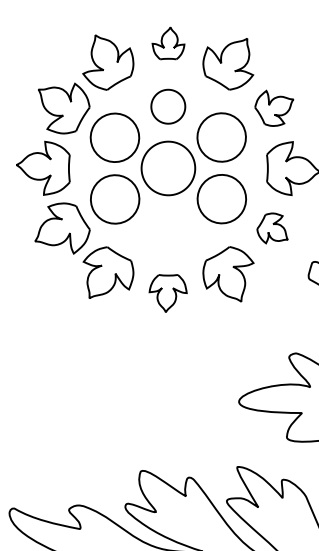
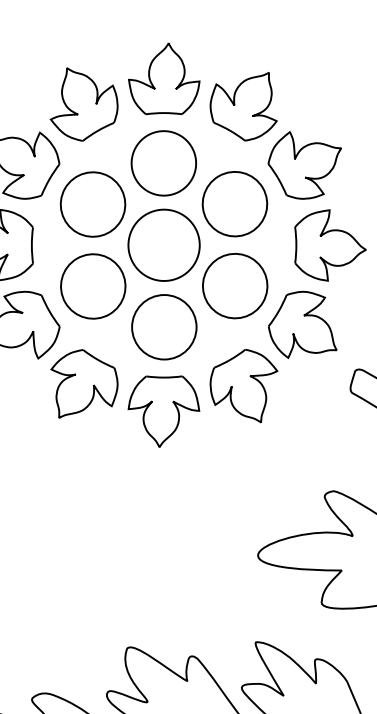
part: (168, 43) -> (164, 79), size x1.67
part: (168, 106) -> (164, 162), size x1.43
part: (274, 108) -> (305, 165), size x1.43
part: (272, 228) -> (302, 325), size x1.67
part: (168, 230) -> (164, 327), added
part: (167, 293) -> (162, 411), size x1.43

